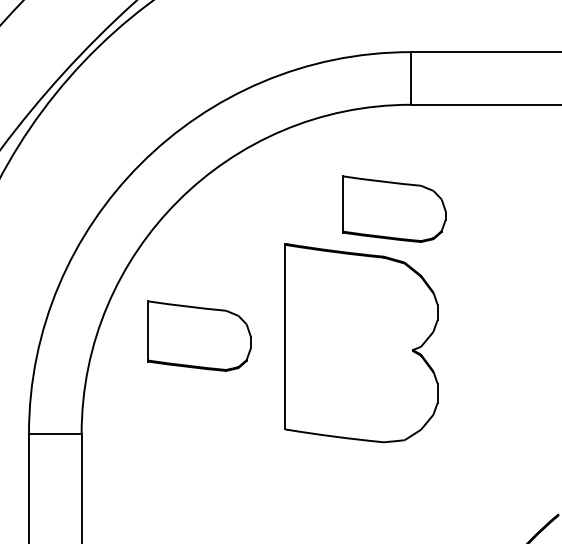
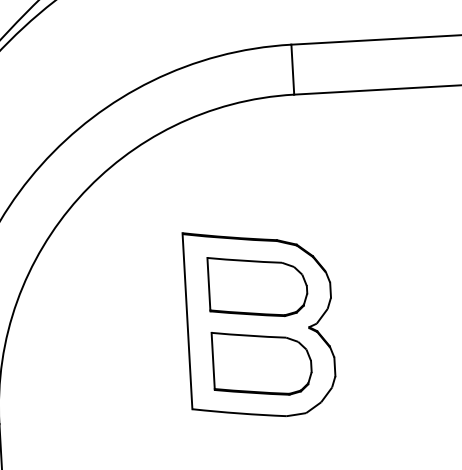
part: (394, 208) -> (258, 285), moved
part: (199, 335) -> (262, 362), moved

